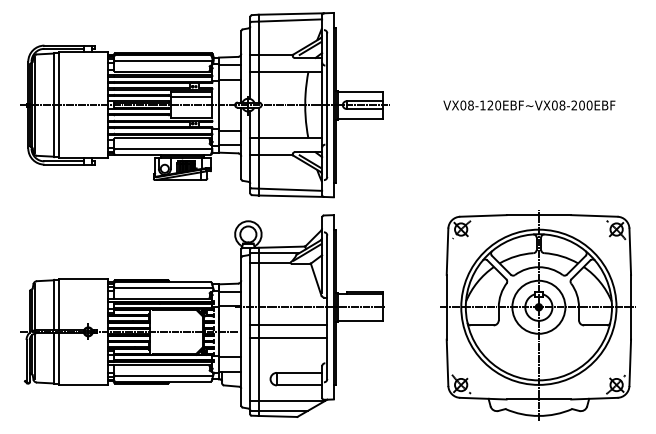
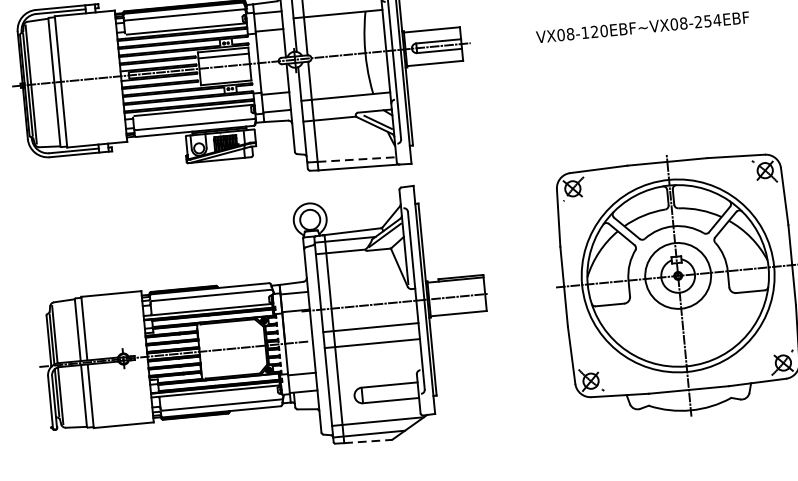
text: (585, 105) -> (712, 20), VX08-120EBF~VX08-200EBF -> VX08-120EBF~VX08-254EBF
line: (290, 189) -> (357, 159), solid -> dashed
line: (278, 416) -> (368, 441), solid -> dashed

